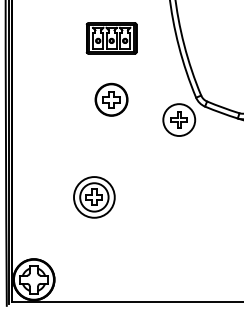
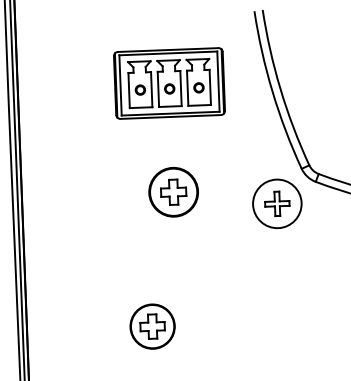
part: (111, 38) -> (169, 83), size x1.43
part: (111, 99) -> (173, 191), moved
circle: (93, 196) -> (151, 325), size x0.71

